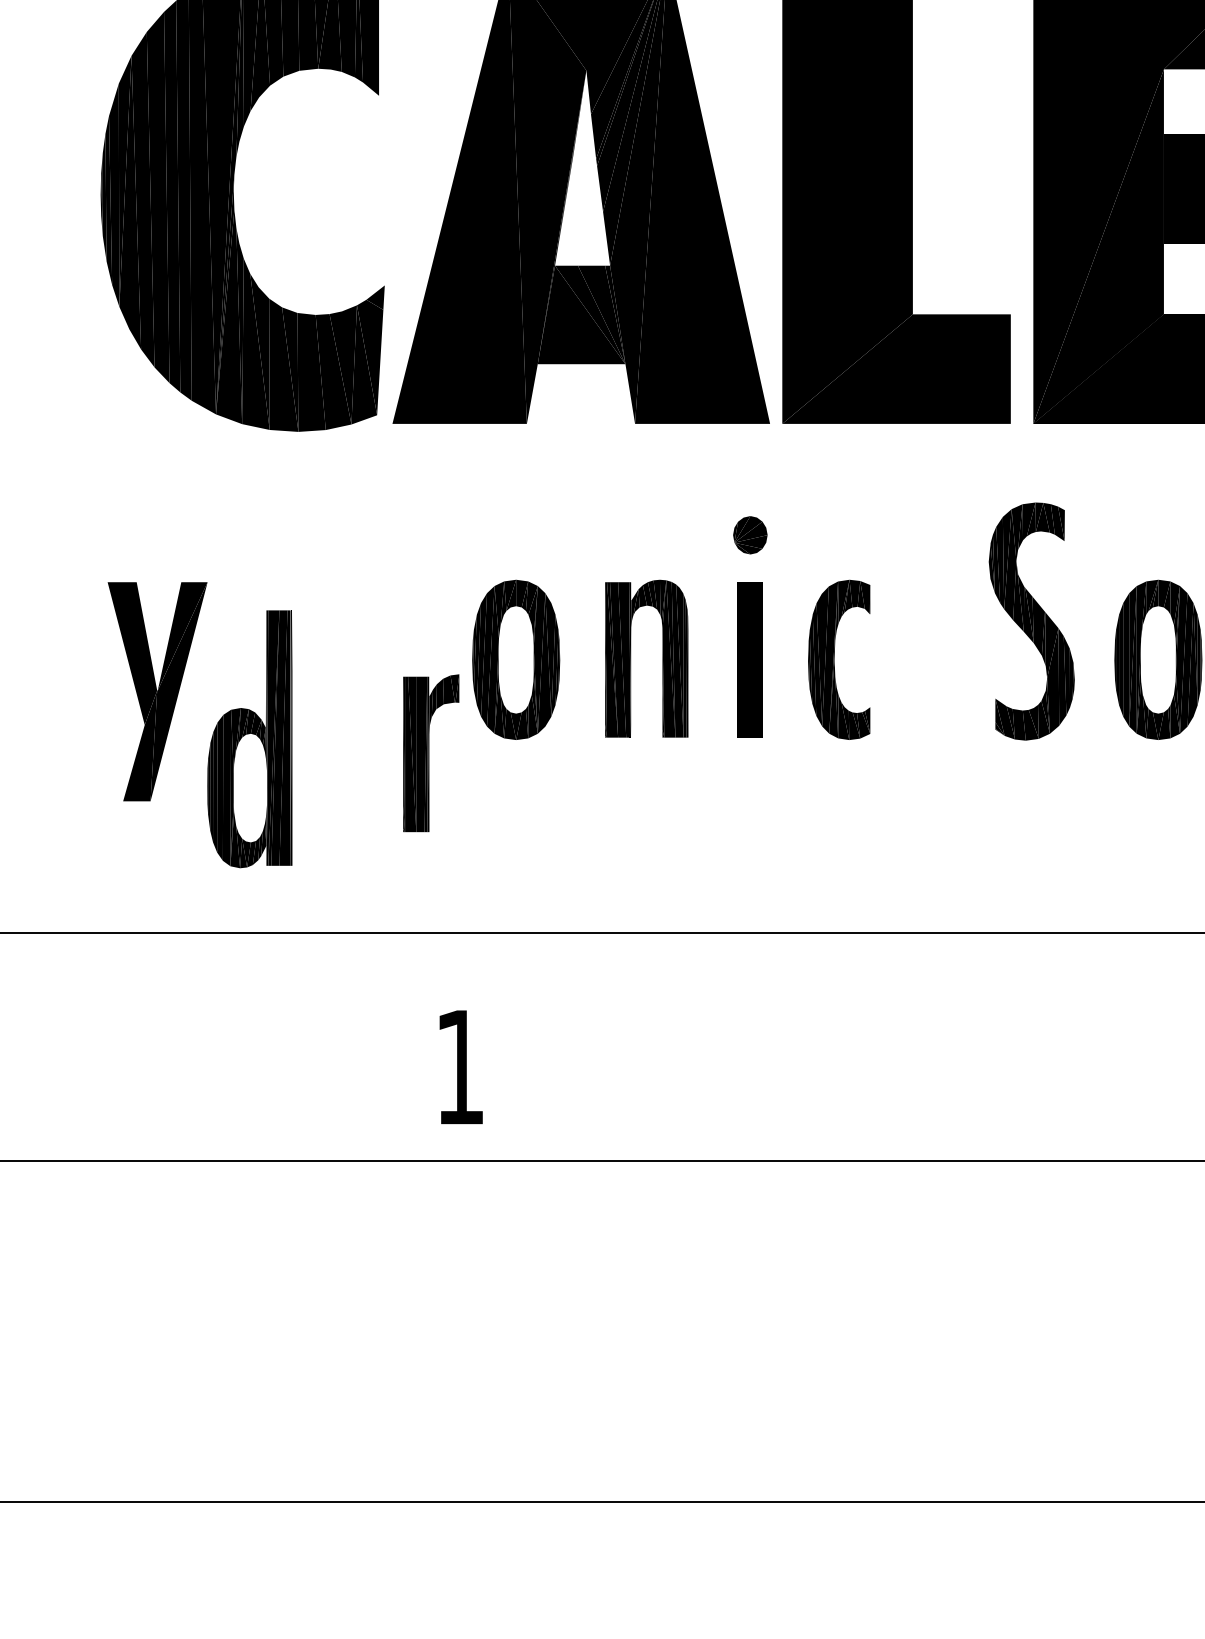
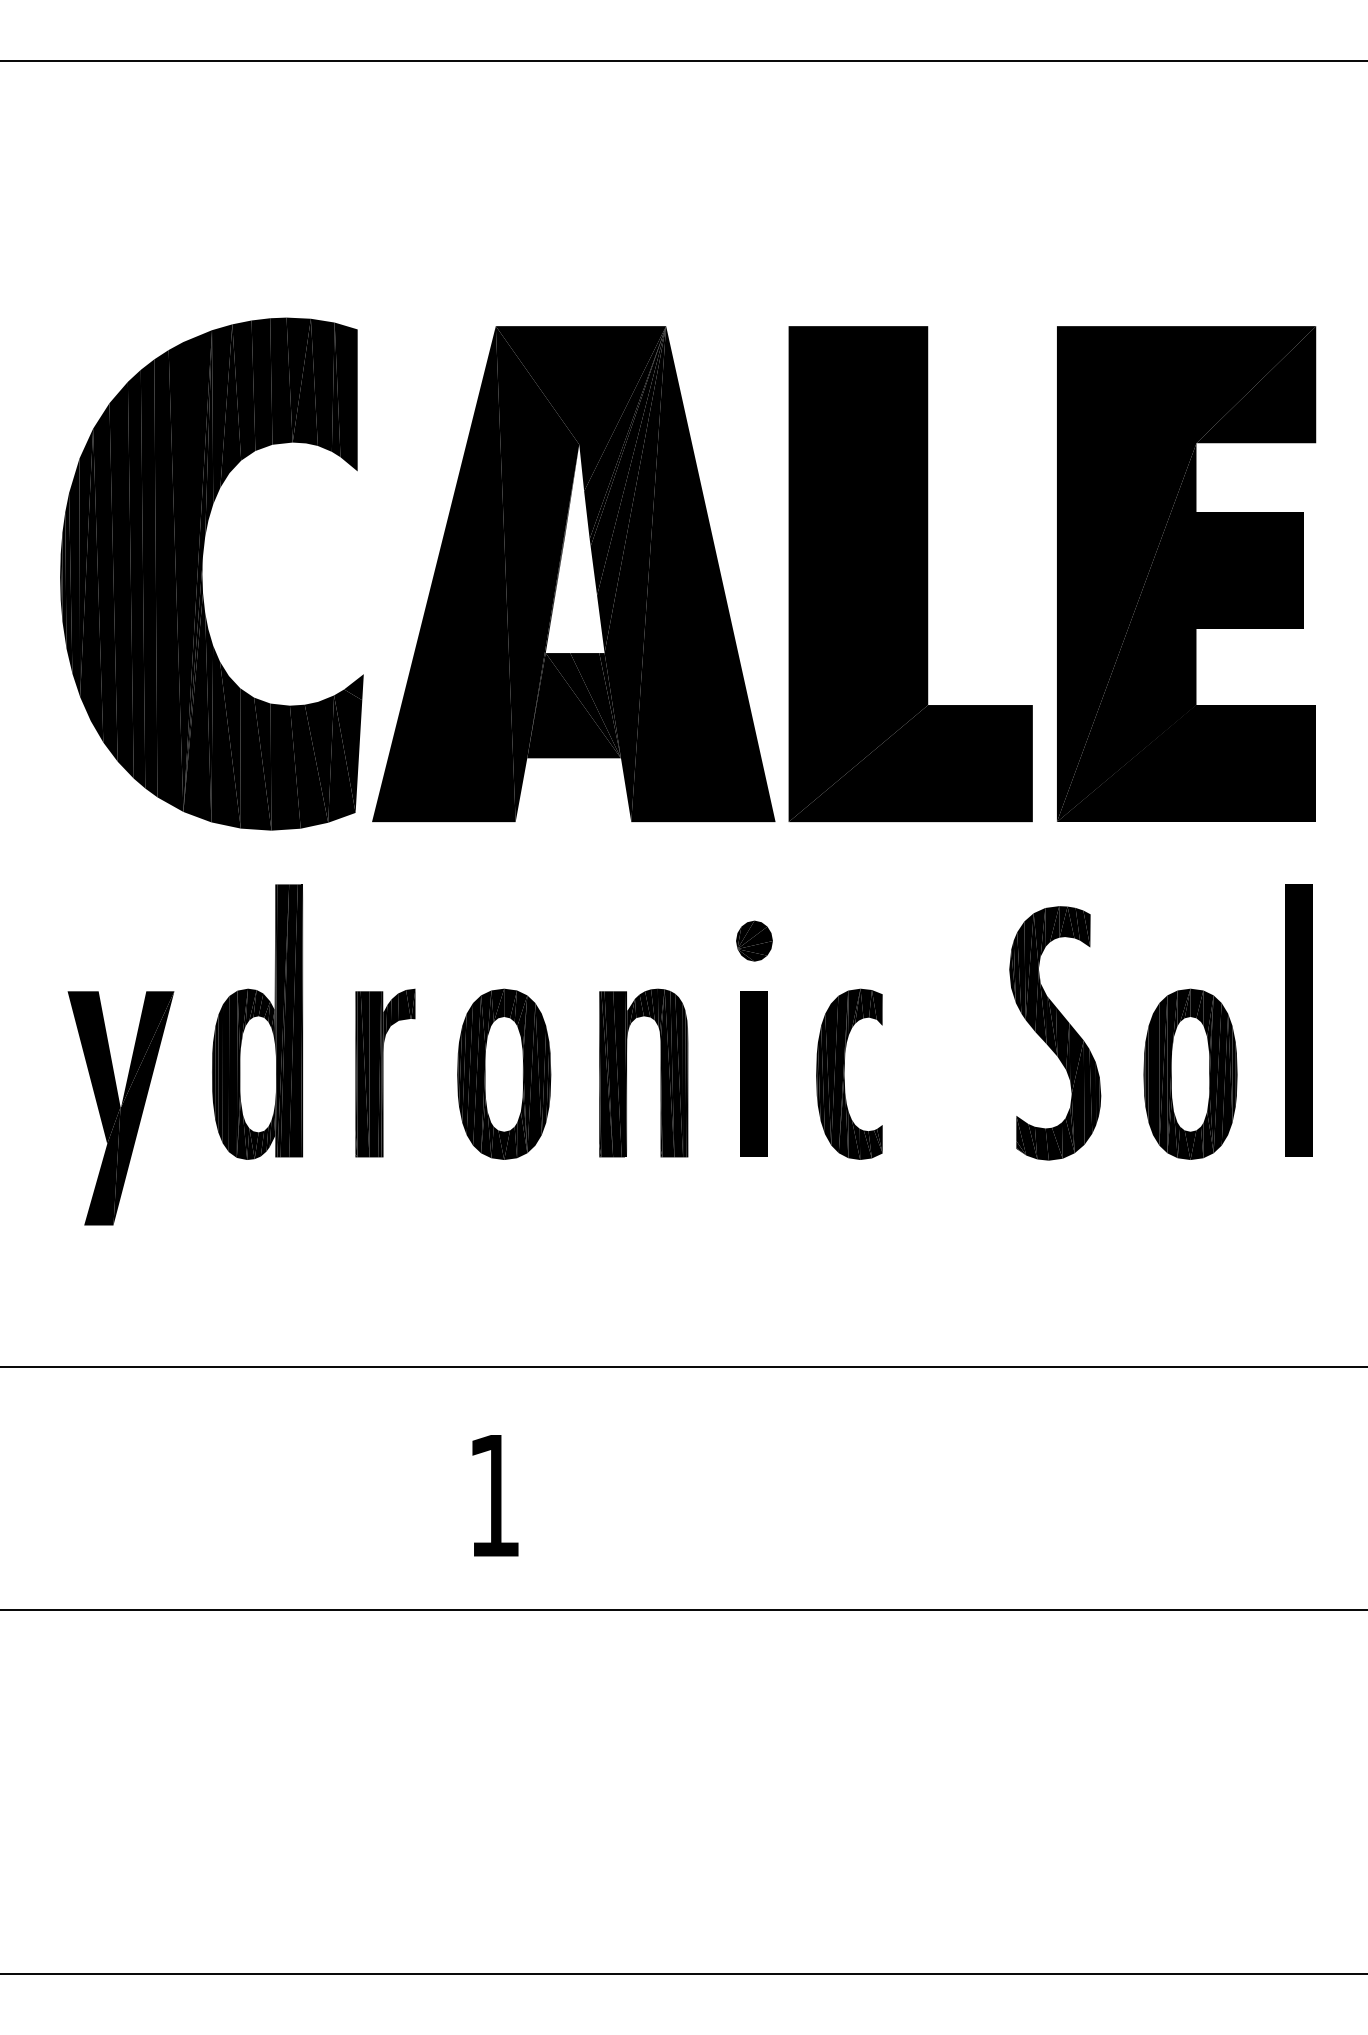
part: (249, 738) -> (257, 1021), moved
part: (431, 752) -> (385, 1072), moved
text: (461, 1067) -> (495, 1495), moved

